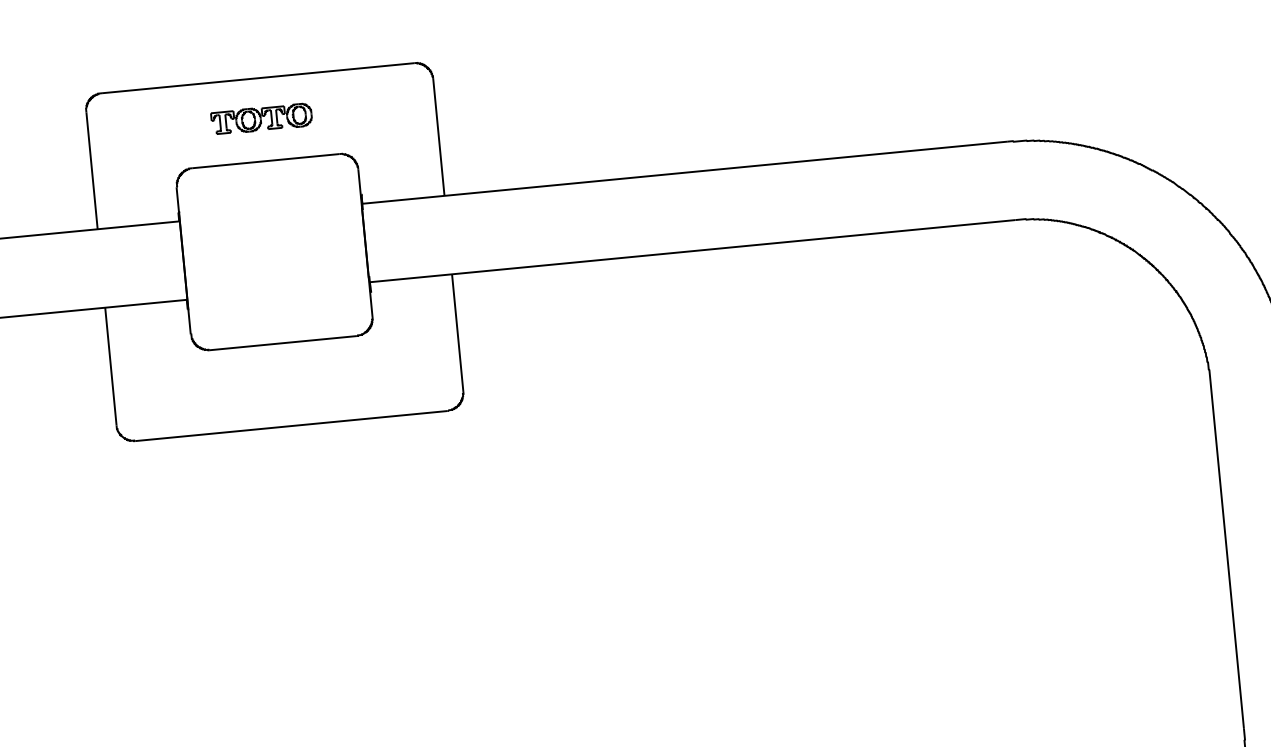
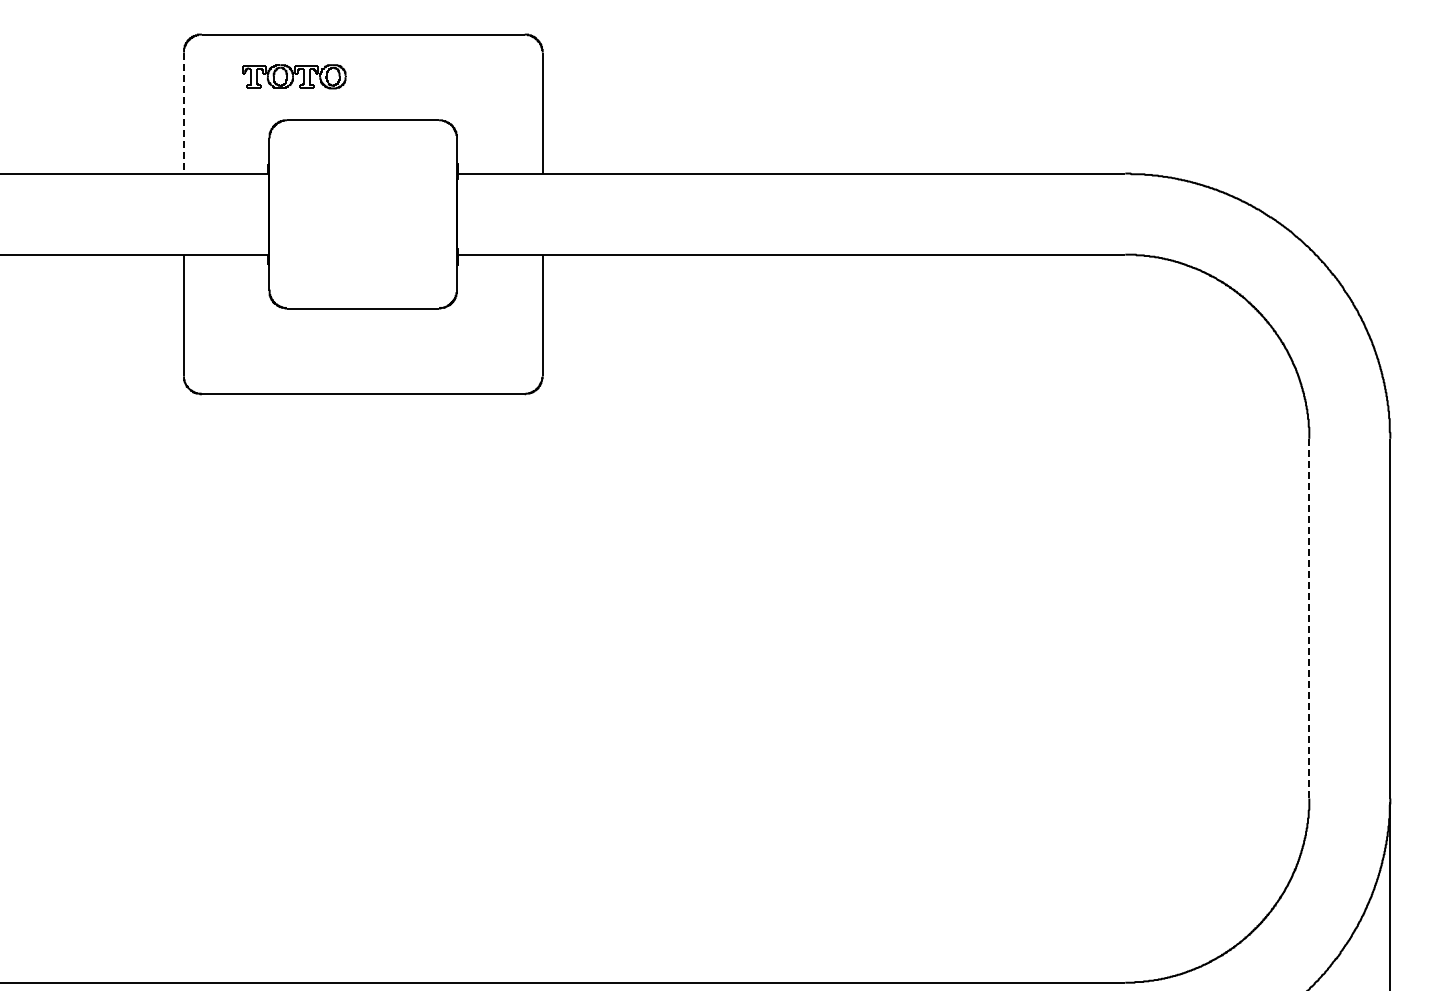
part: (262, 118) -> (294, 76), moved
line: (92, 171) -> (184, 113), solid -> dashed
line: (1227, 554) -> (1309, 618), solid -> dashed

